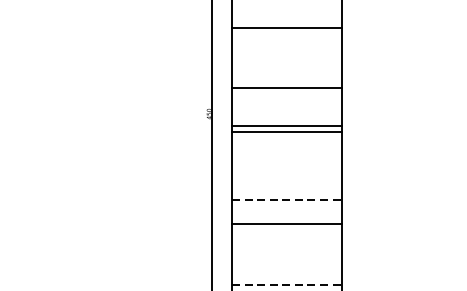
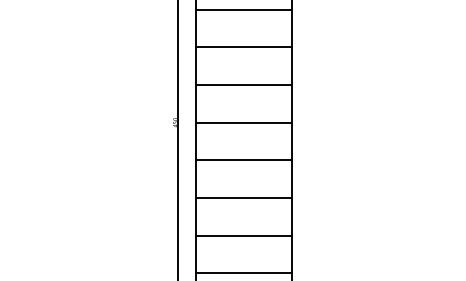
line: (286, 88) -> (243, 85), moved
line: (286, 126) -> (243, 160), moved
line: (286, 132) -> (243, 122), moved
line: (287, 199) -> (244, 197), dashed -> solid
line: (286, 224) -> (243, 235), moved
line: (287, 285) -> (244, 273), dashed -> solid

